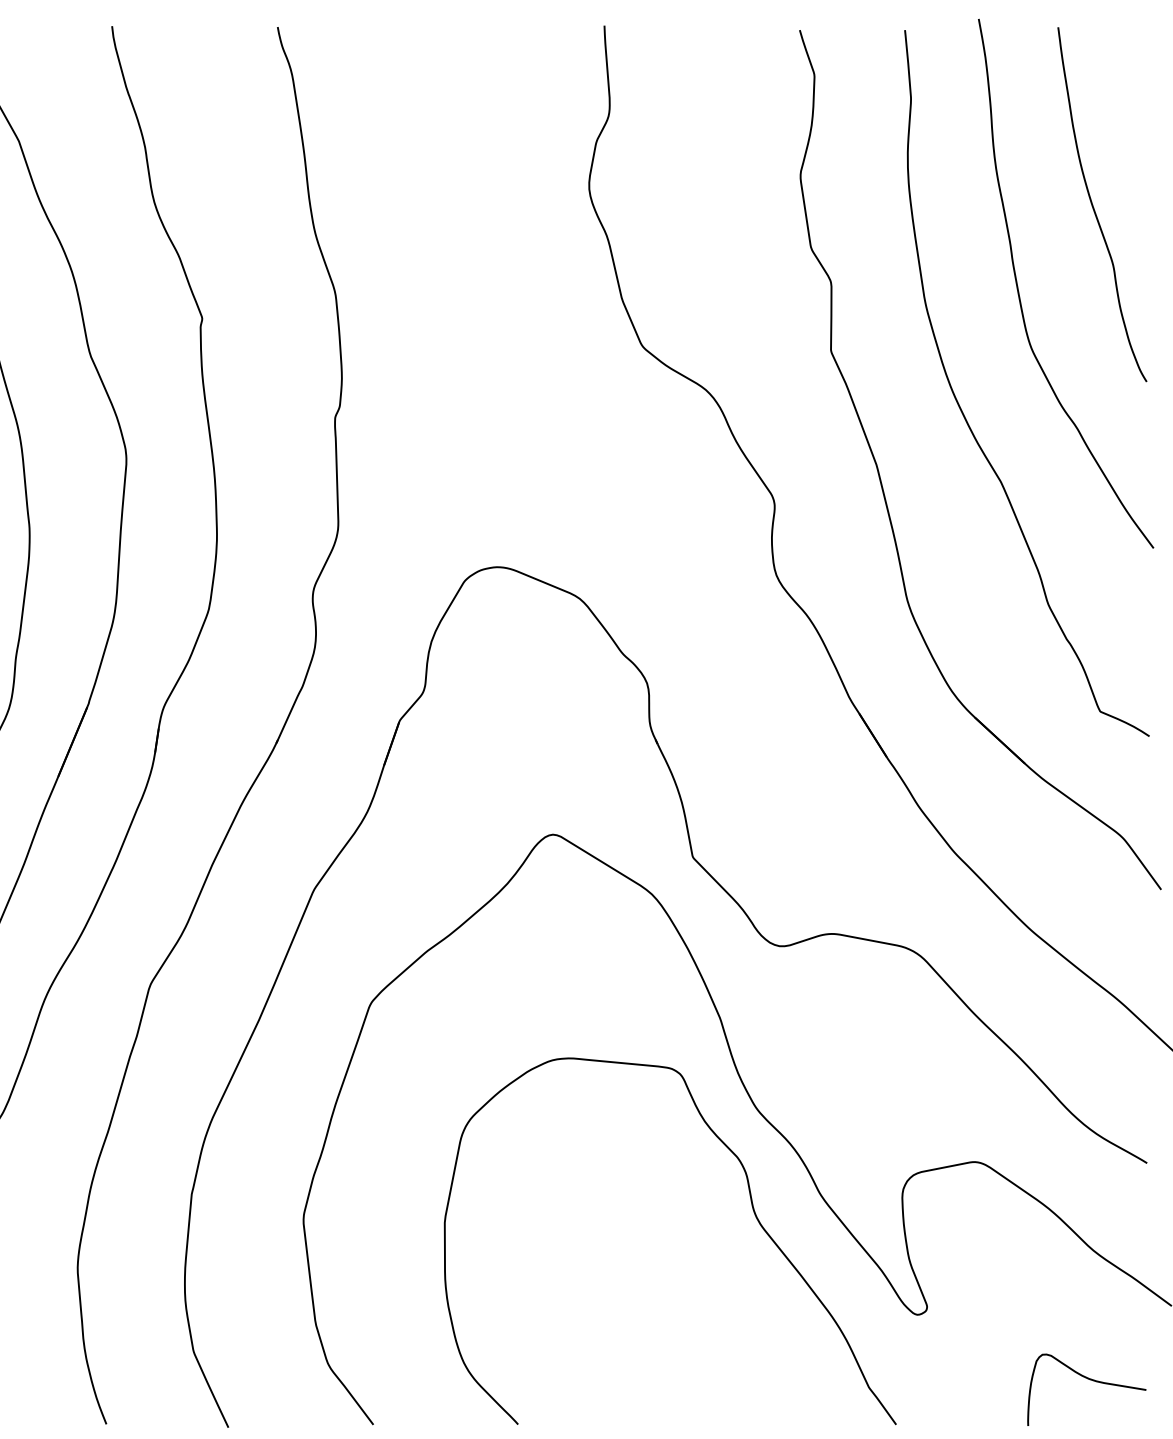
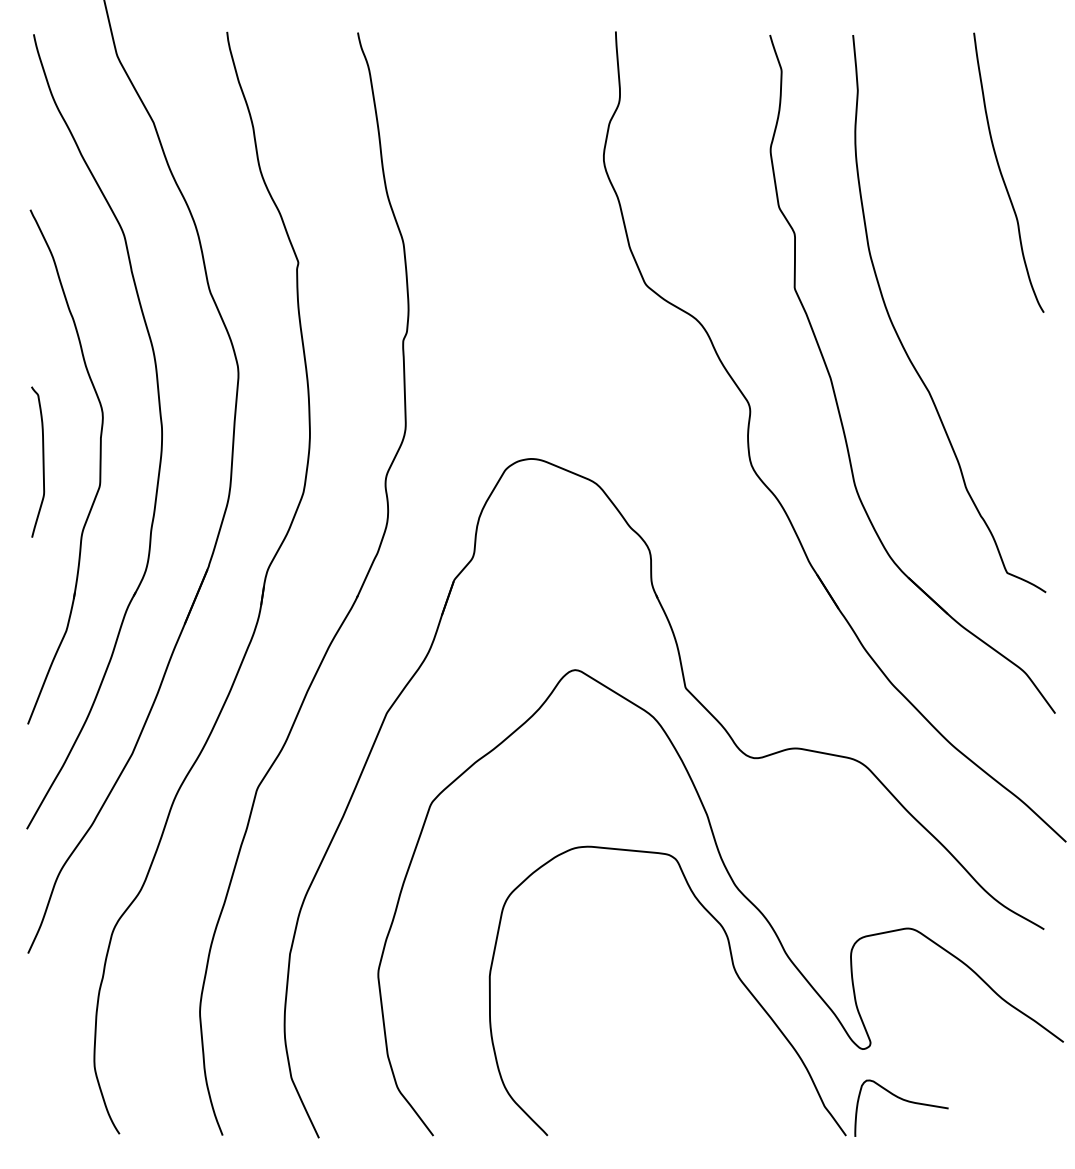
curve: (1019, 290) -> (943, 240), removed
curve: (1087, 1379) -> (902, 1100), moved

